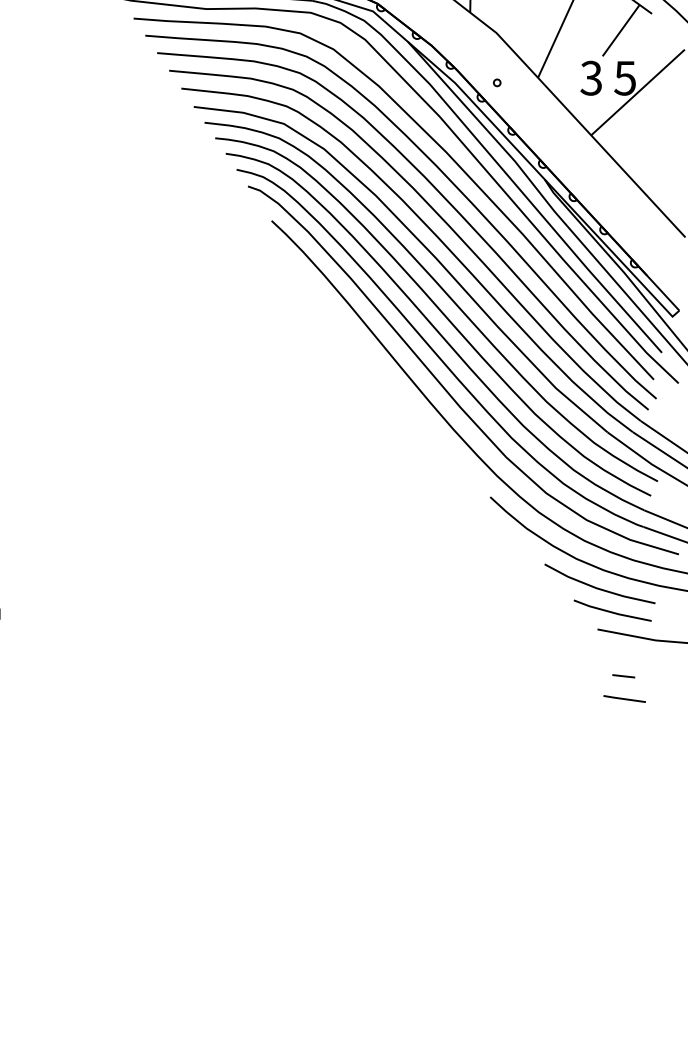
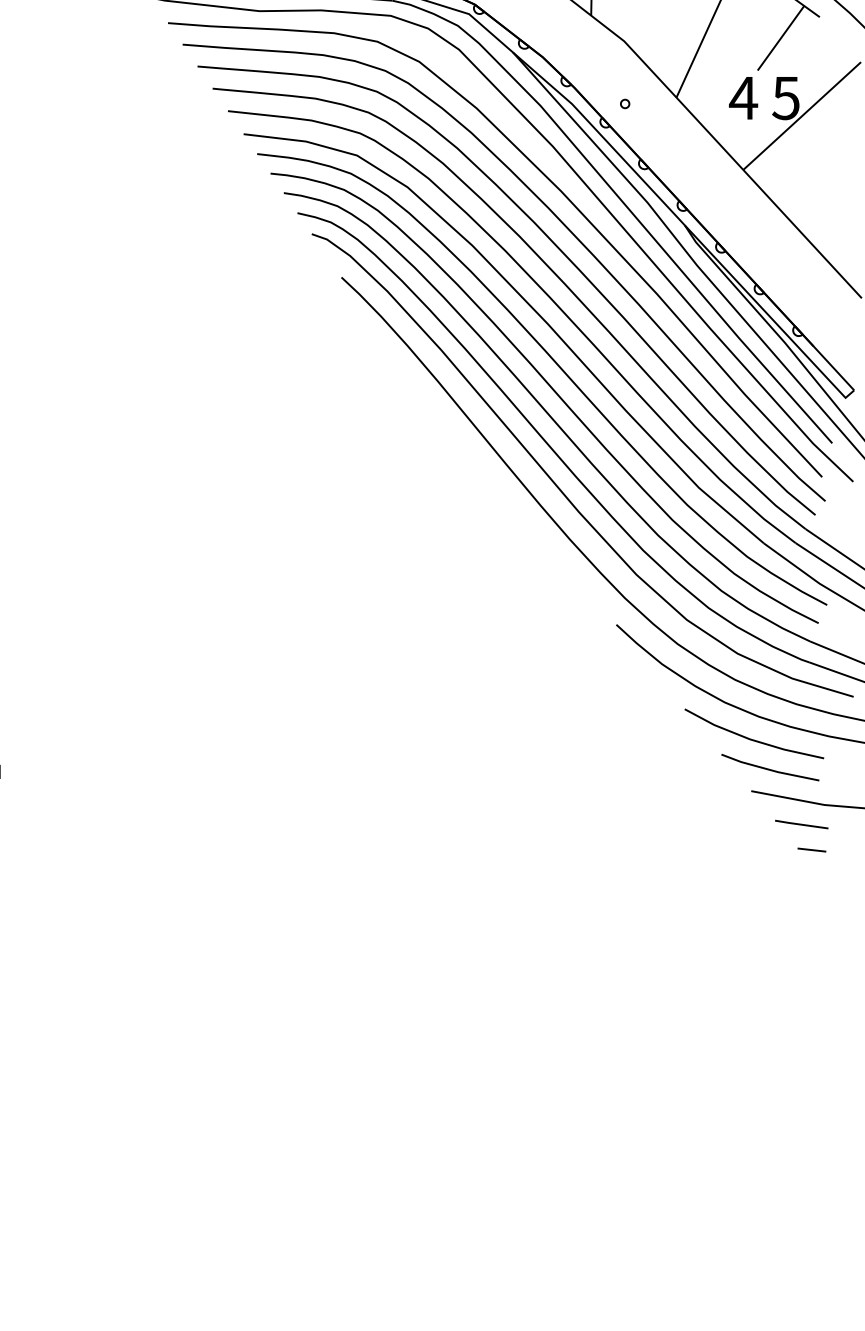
text: (590, 77) -> (742, 97), 3 -> 4
line: (623, 676) -> (811, 850), moved
line: (624, 698) -> (801, 823), moved

